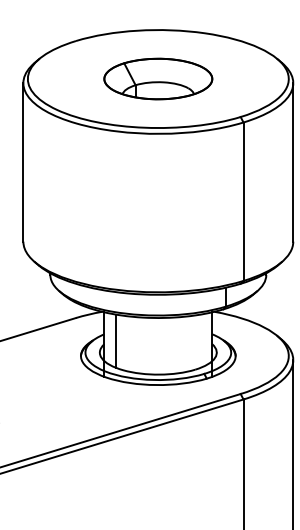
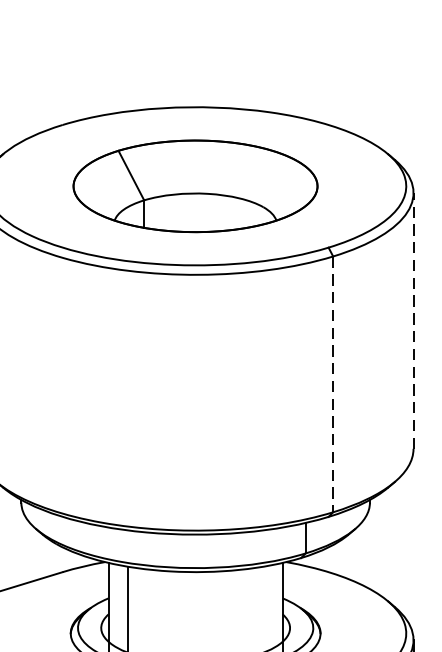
part: (158, 78) -> (195, 185), size x1.4
line: (293, 161) -> (413, 319), solid -> dashed
line: (243, 202) -> (333, 385), solid -> dashed

